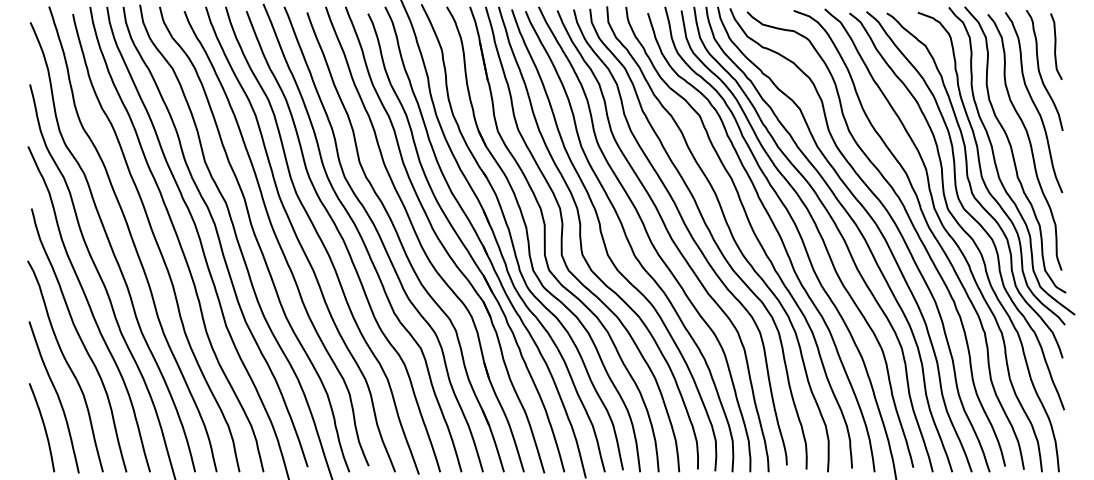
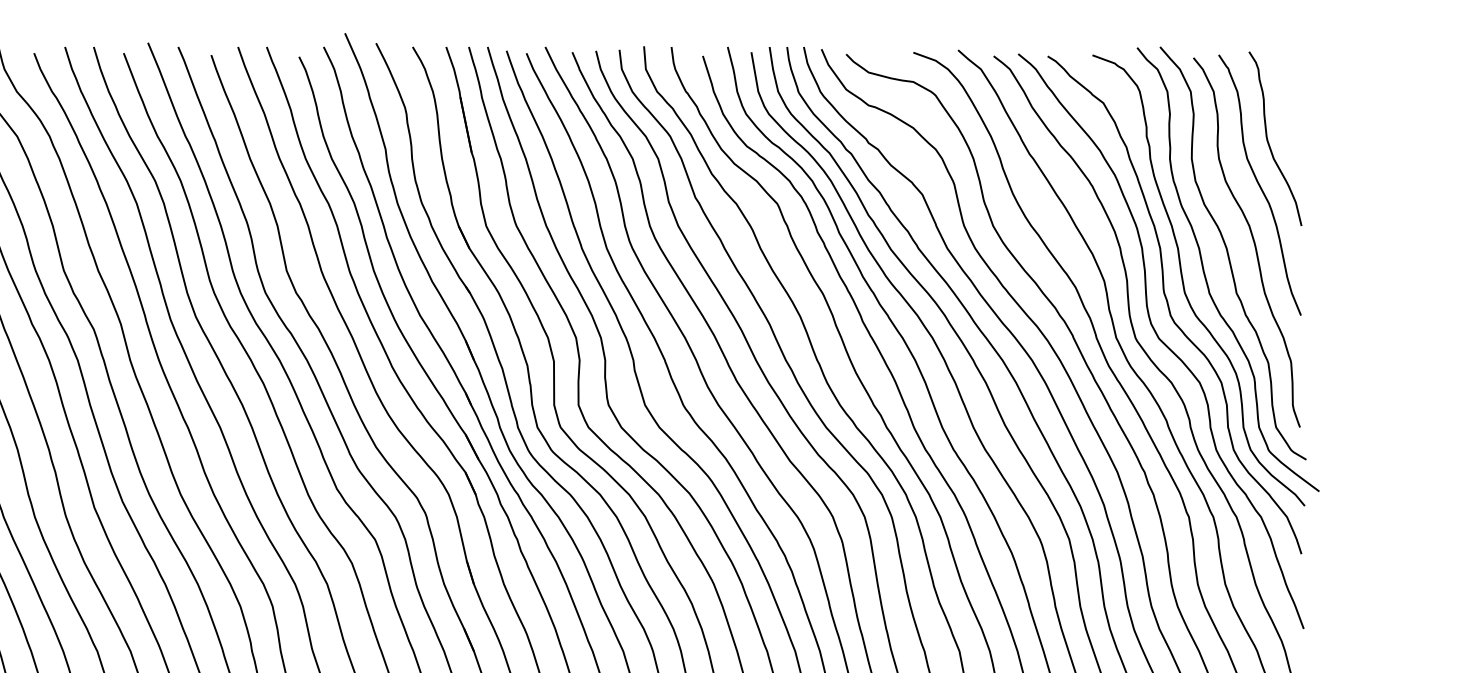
curve: (1056, 46) -> (1292, 104), removed

